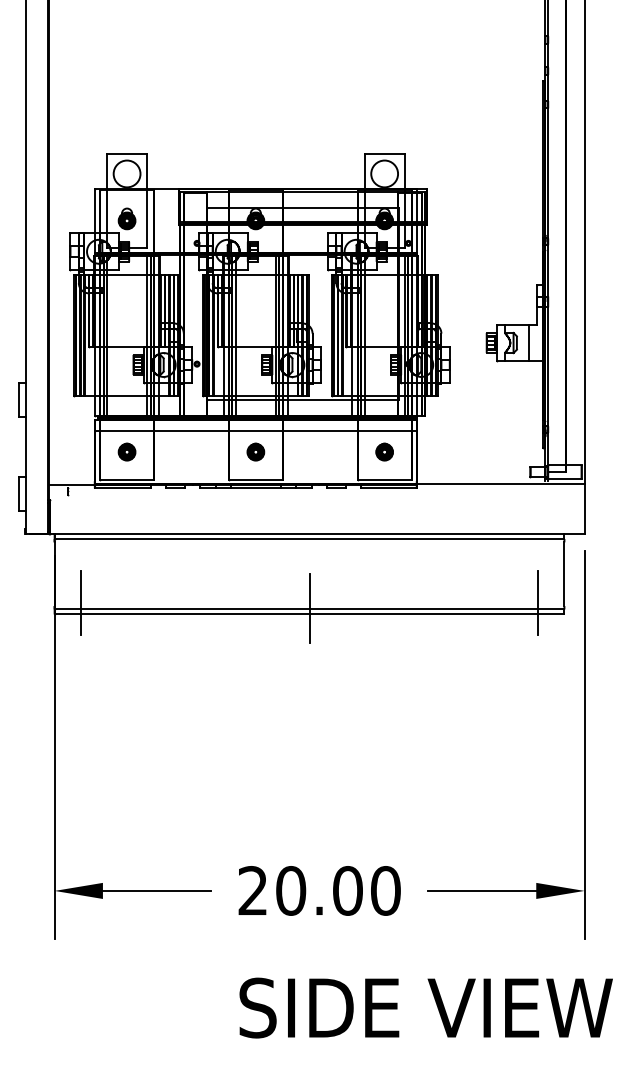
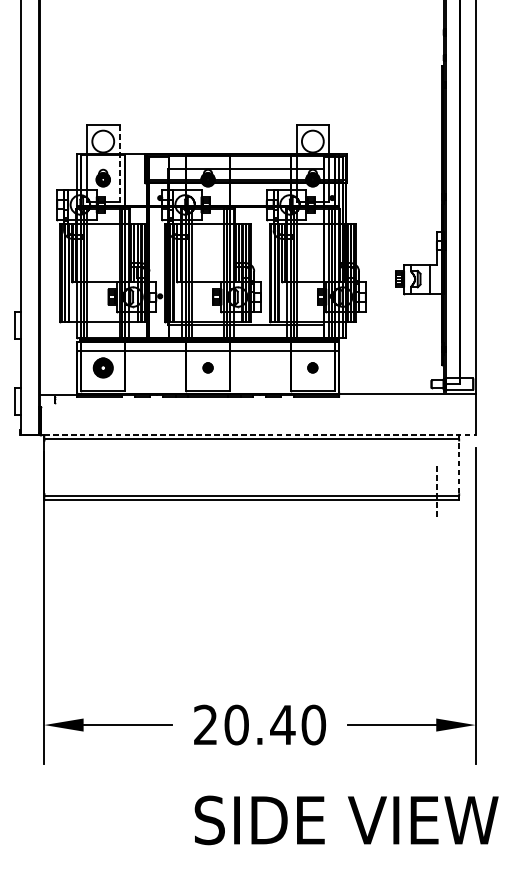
line: (147, 200) -> (119, 163), solid -> dashed
part: (126, 451) -> (102, 367), size x1.4
part: (255, 451) -> (207, 367), size x0.7
part: (384, 451) -> (312, 367), size x0.7
line: (319, 533) -> (259, 434), solid -> dashed
line: (564, 574) -> (459, 467), solid -> dashed
line: (81, 602) -> (66, 490), removed
line: (537, 602) -> (437, 490), solid -> dashed
line: (309, 608) -> (251, 495), removed
text: (347, 890) -> (282, 724), 20.00 -> 20.40

